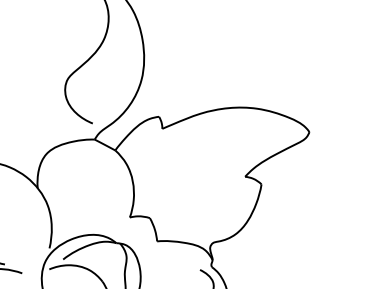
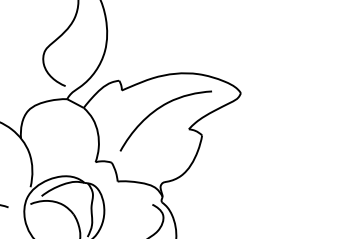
curve: (206, 153) -> (157, 110), added

